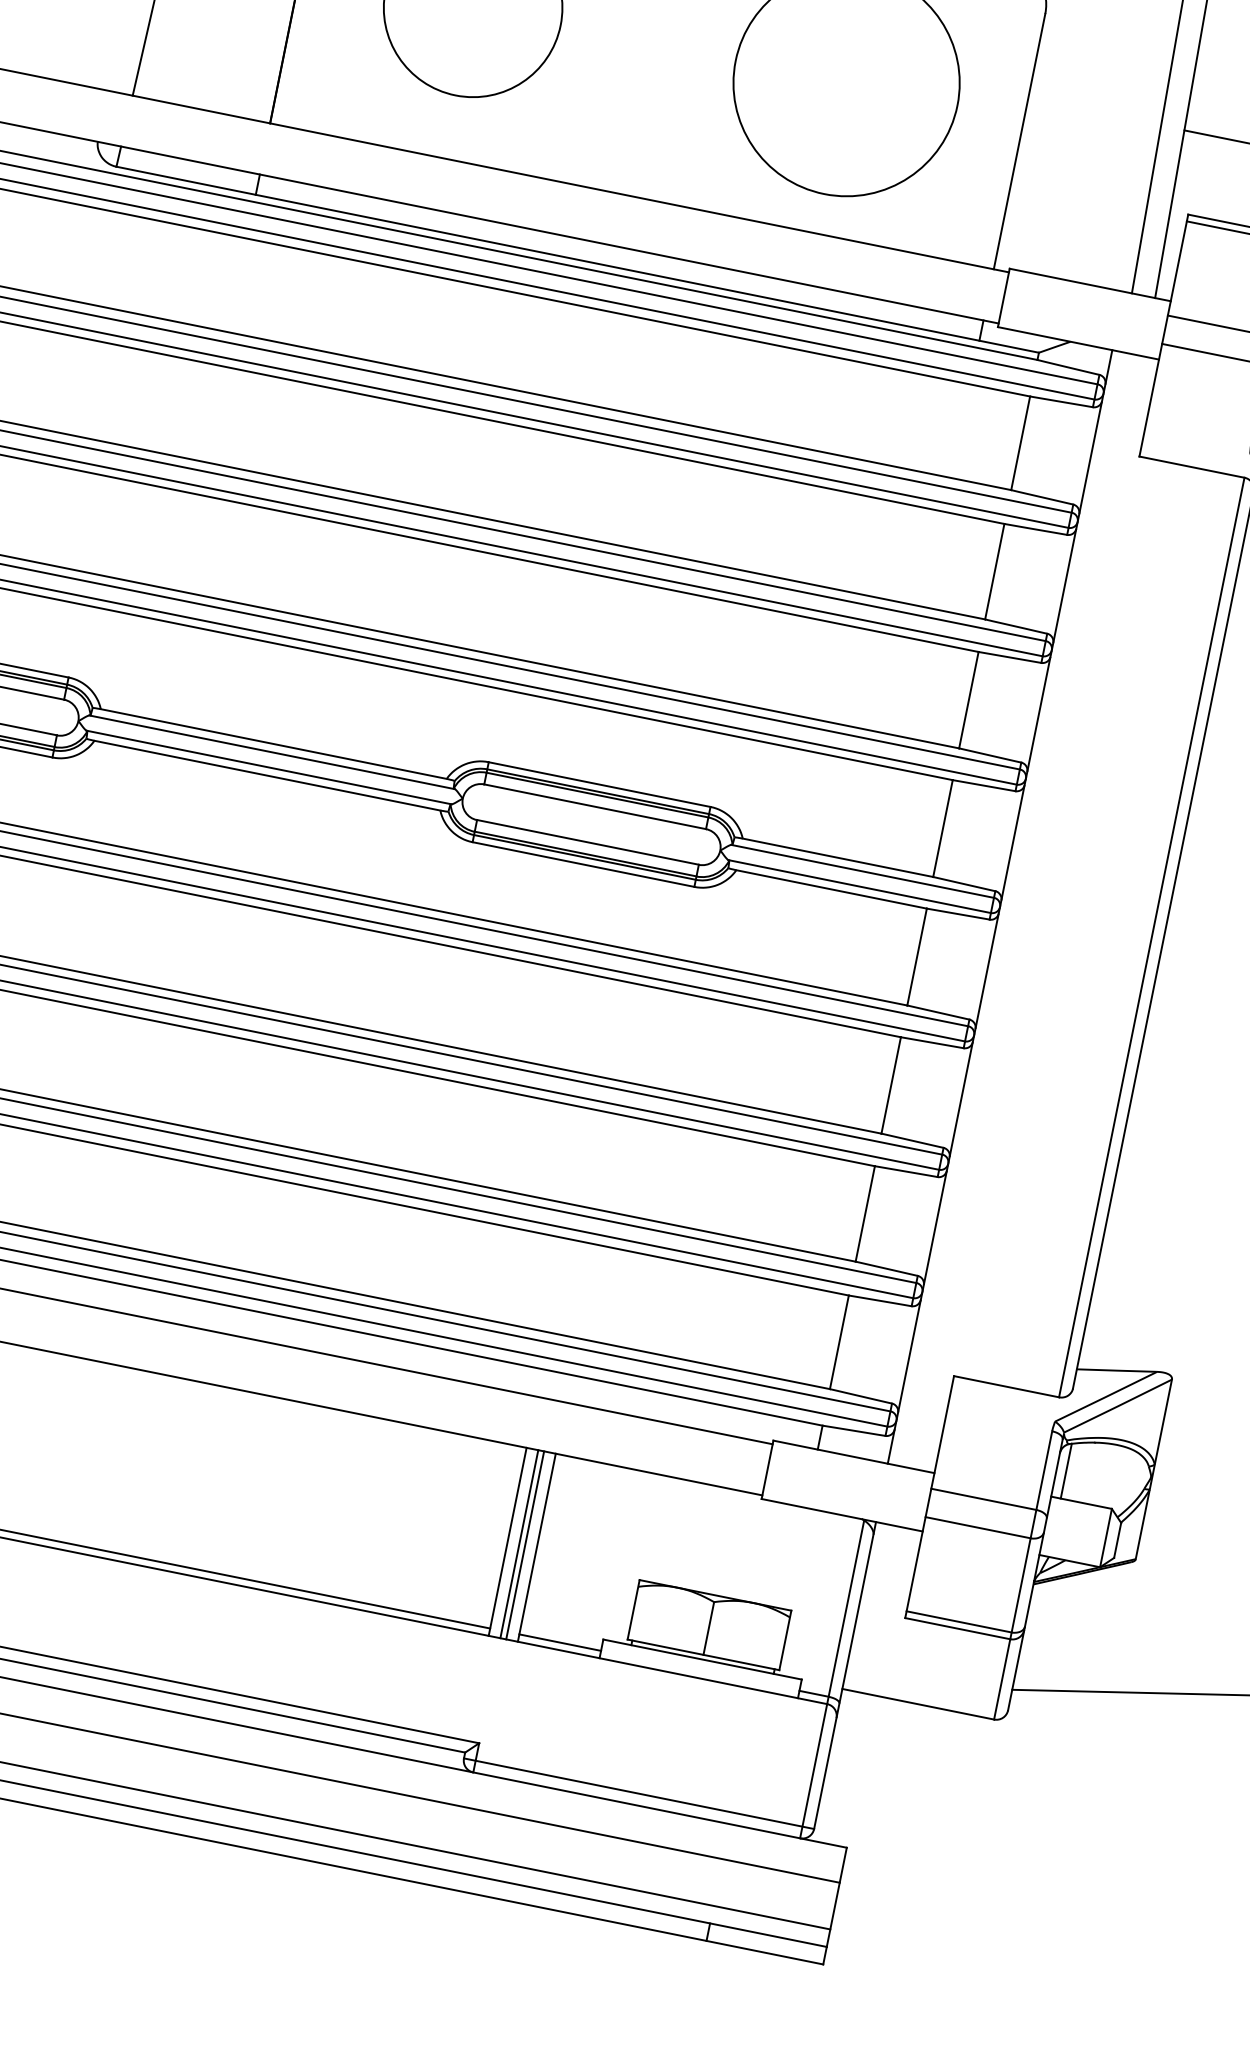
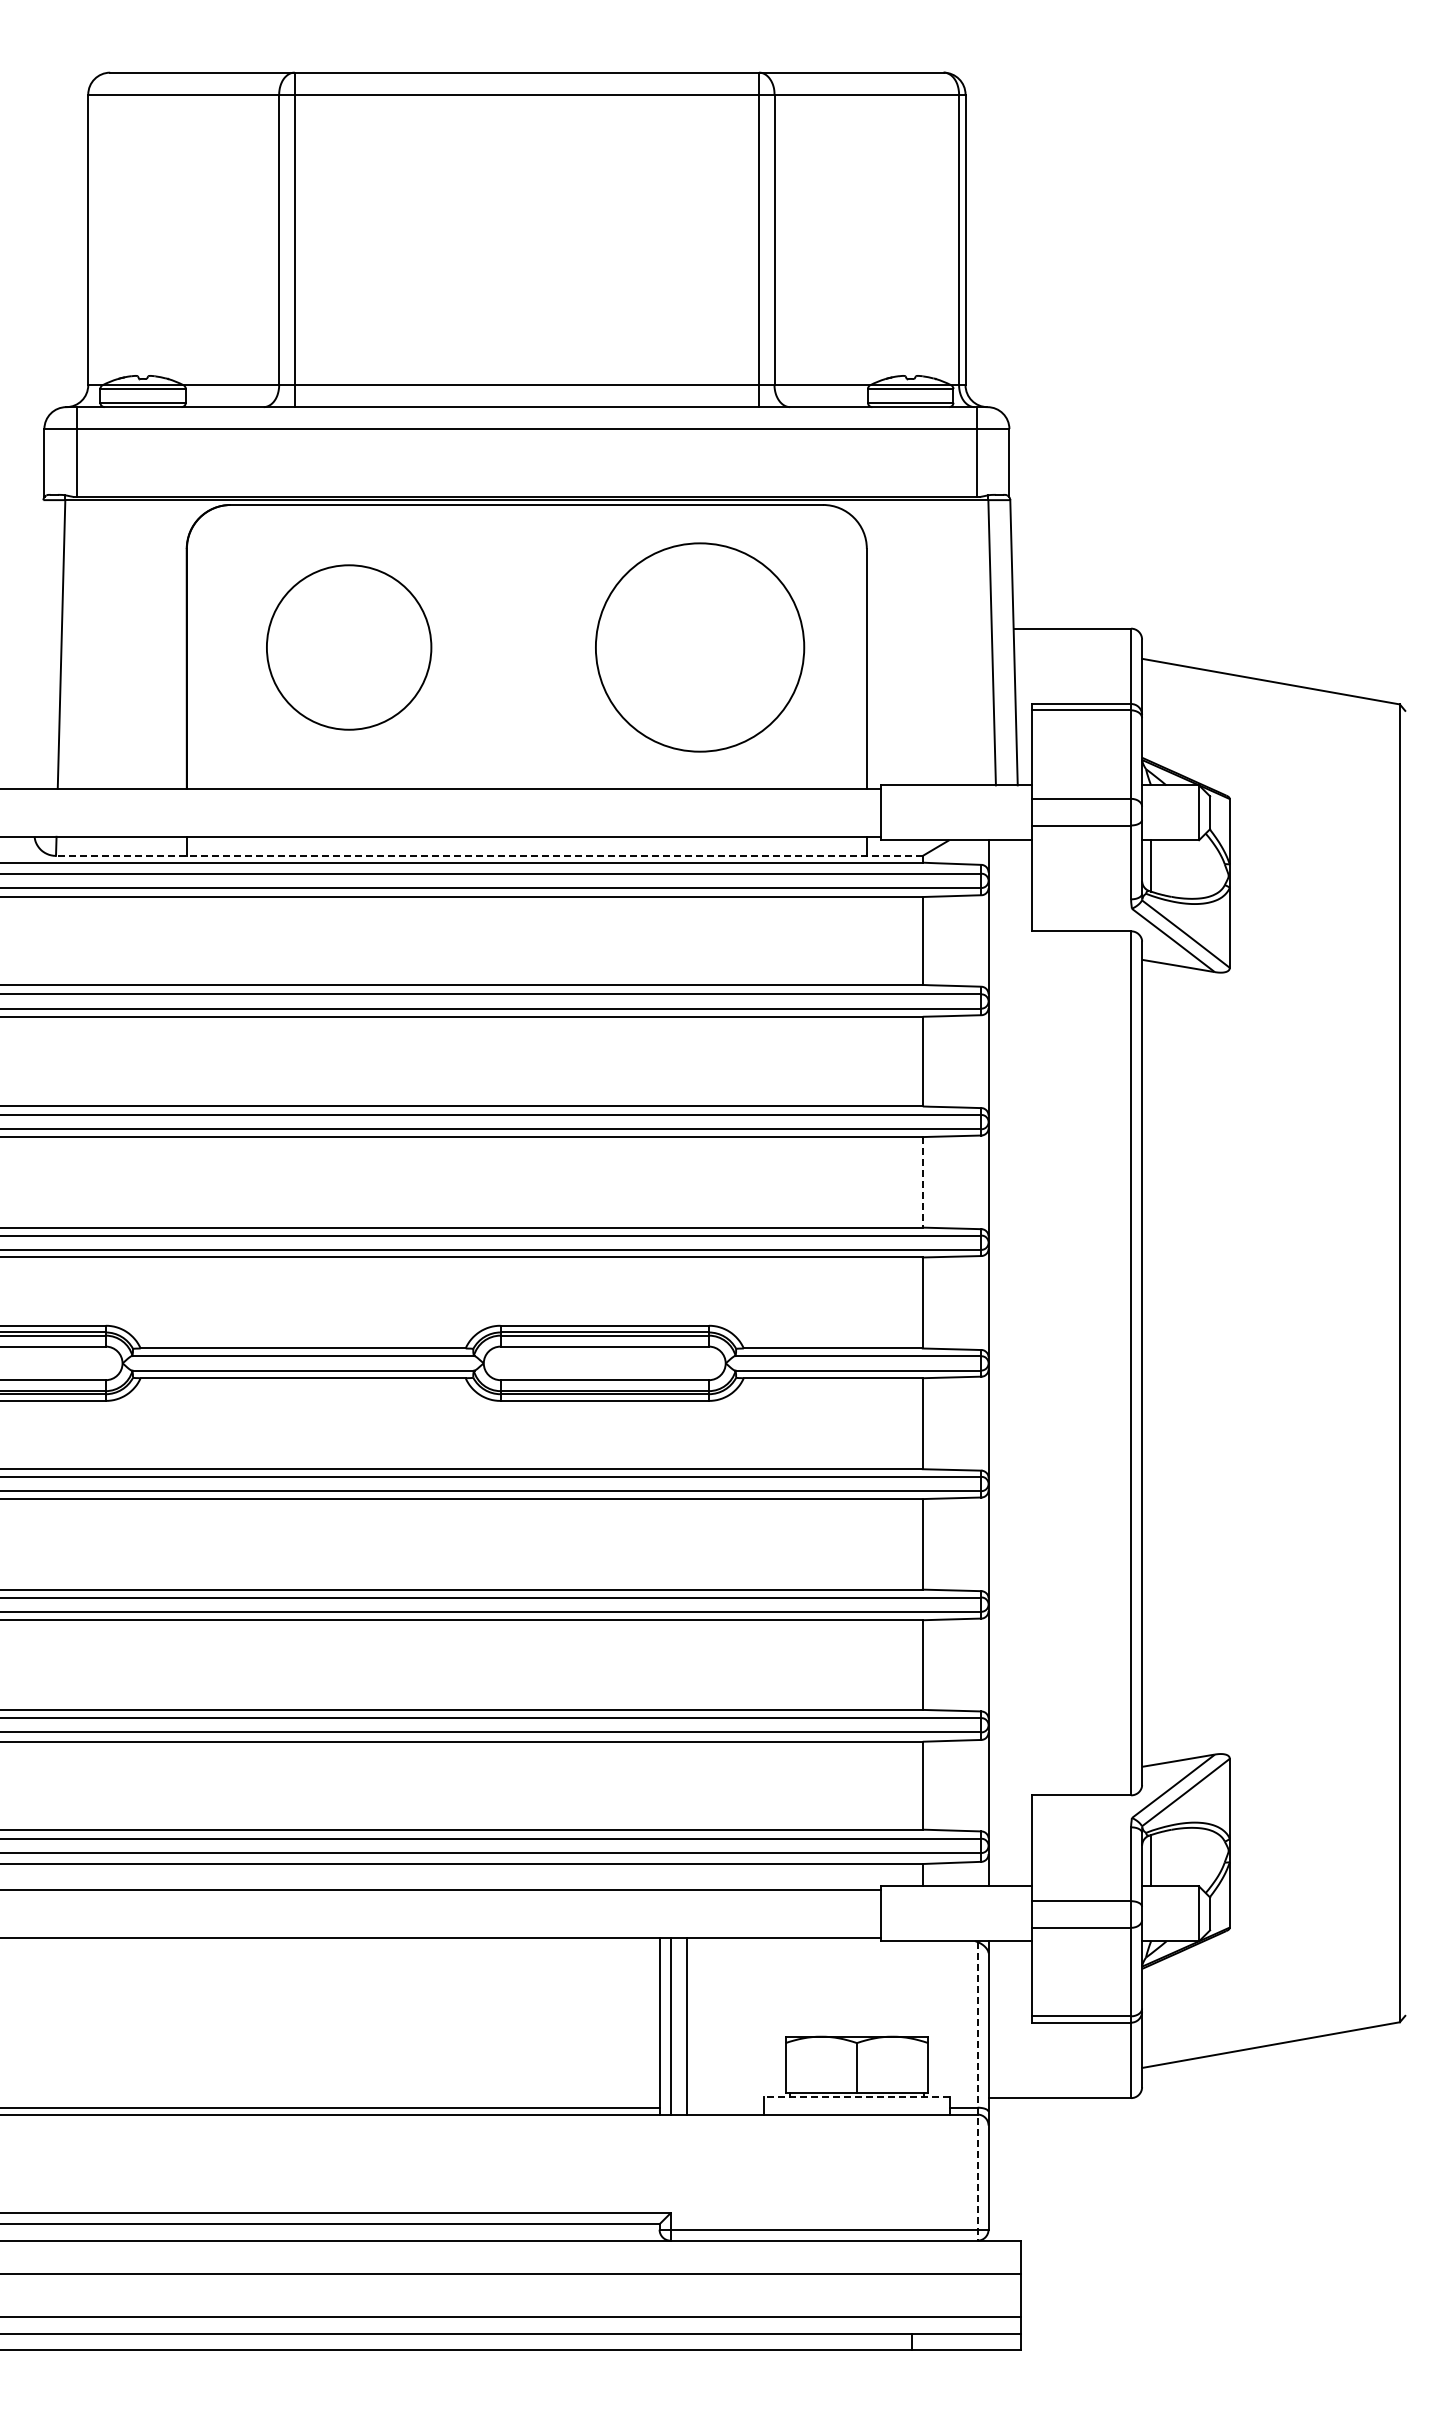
line: (576, 259) -> (488, 855), solid -> dashed
line: (968, 700) -> (922, 1182), solid -> dashed
line: (525, 1544) -> (676, 2025), removed
line: (560, 1642) -> (725, 2107), removed
line: (701, 1659) -> (856, 2097), solid -> dashed
line: (832, 1679) -> (977, 2091), solid -> dashed

